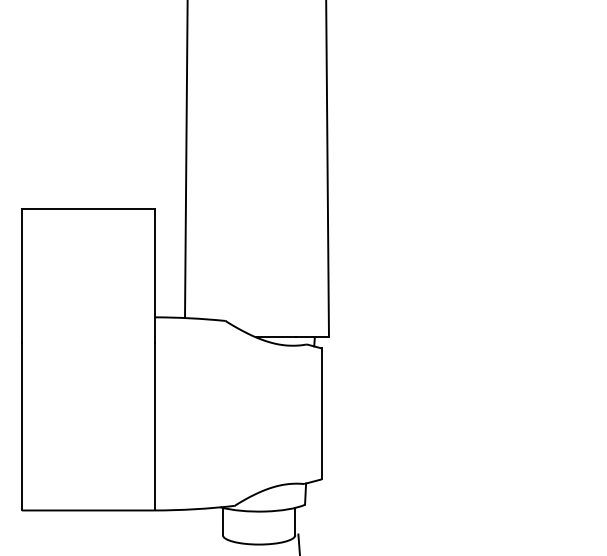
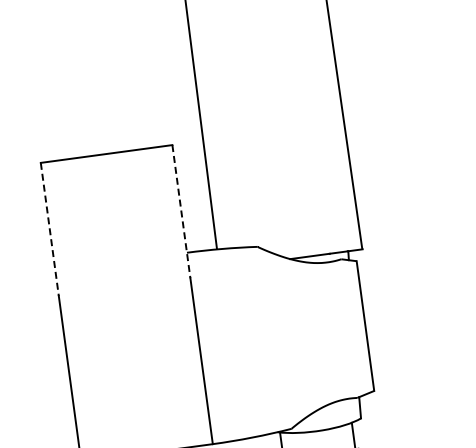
line: (21, 276) -> (49, 230), solid -> dashed
line: (154, 276) -> (181, 212), solid -> dashed

